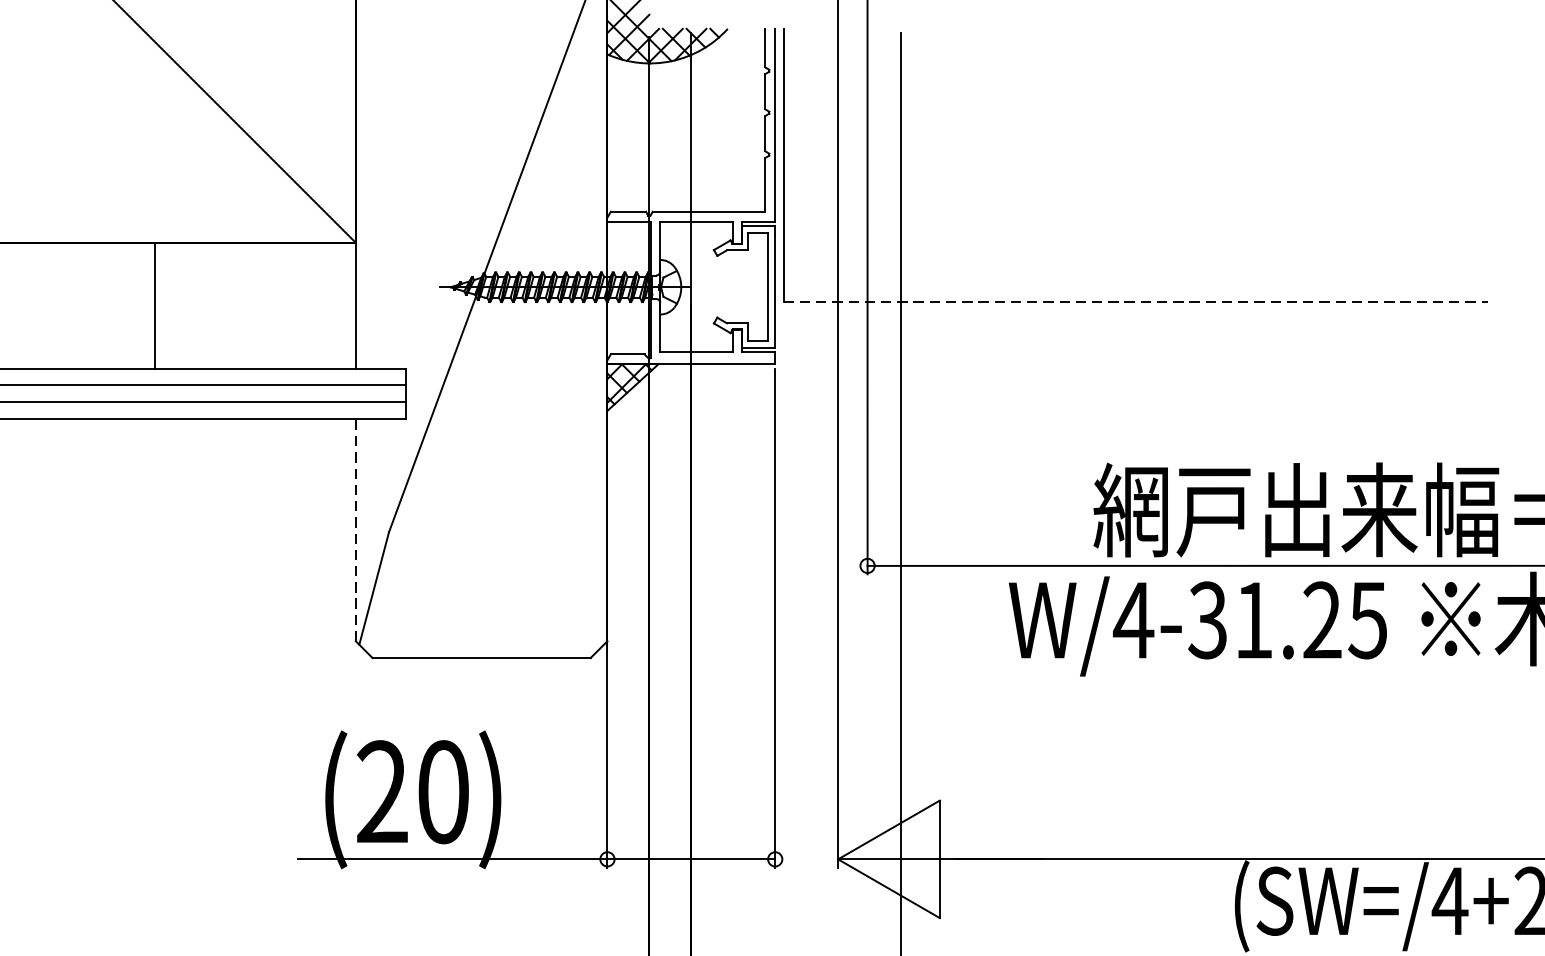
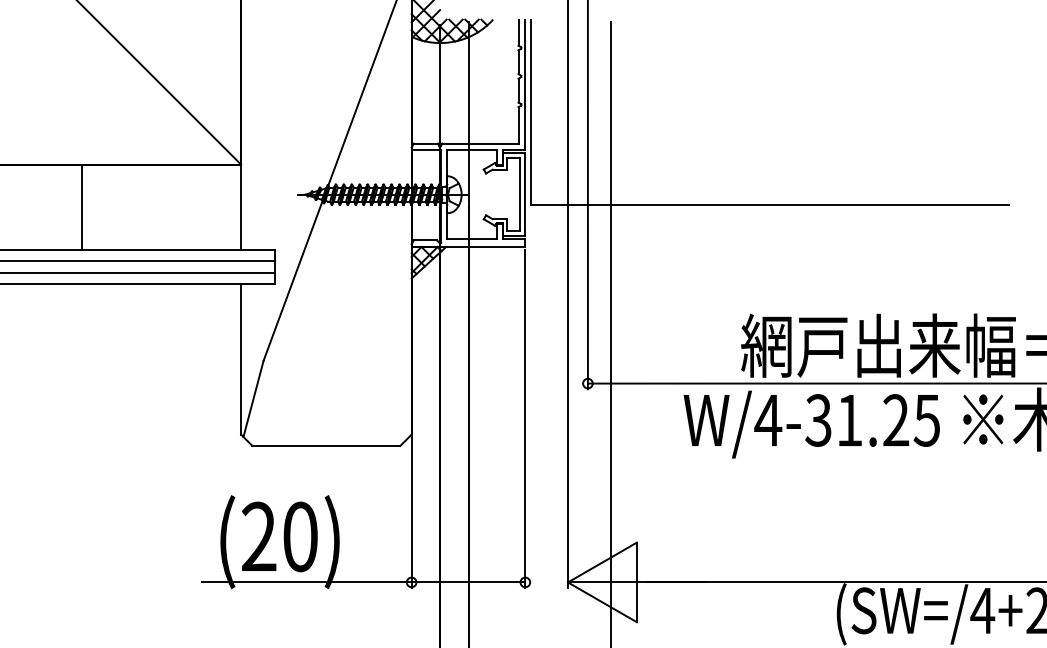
line: (1135, 301) -> (769, 204), dashed -> solid
line: (154, 304) -> (81, 206), moved
line: (356, 528) -> (241, 358), dashed -> solid

